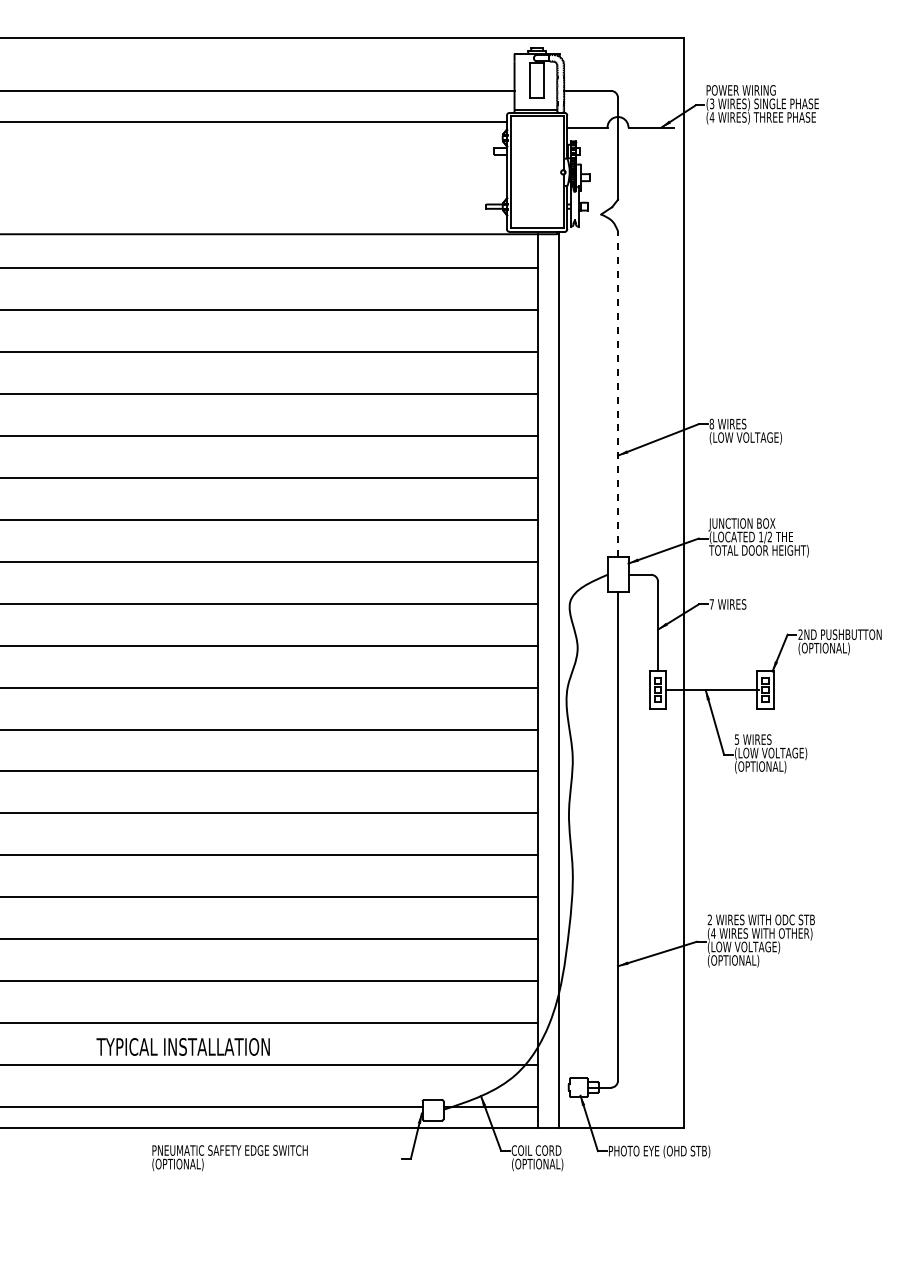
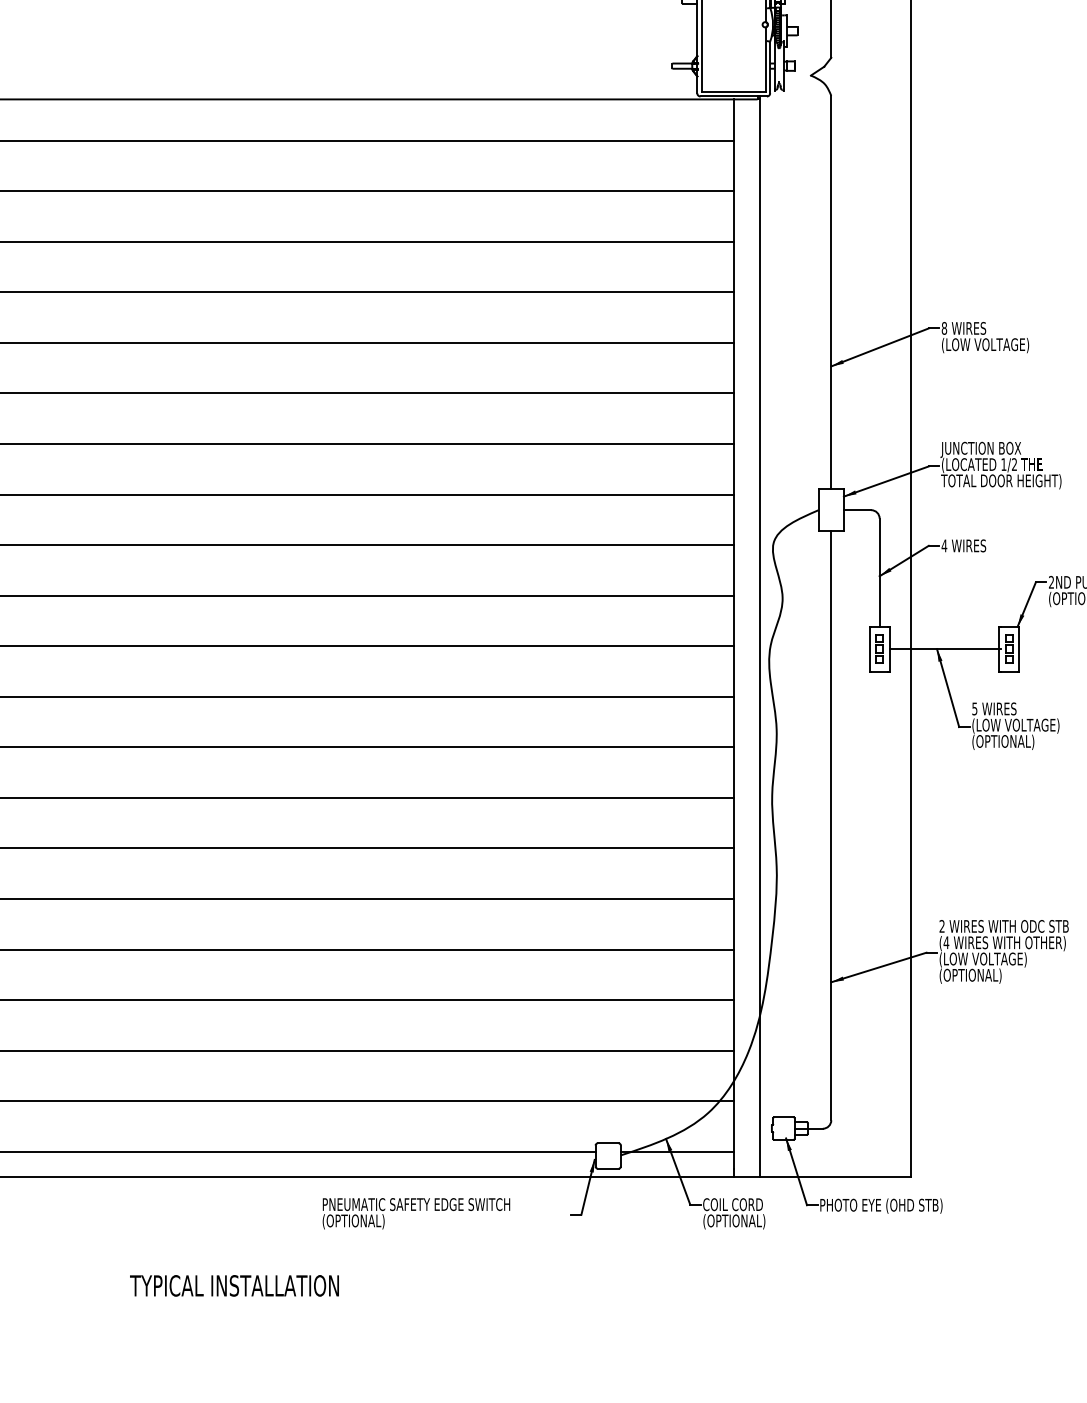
line: (618, 393) -> (831, 291), dashed -> solid
text: (711, 604) -> (944, 545), 7 -> 4
text: (182, 1046) -> (233, 1285), moved
text: (229, 1157) -> (415, 1212), moved

